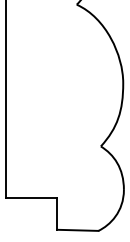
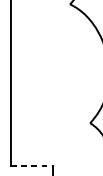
line: (32, 197) -> (32, 165), solid -> dashed

